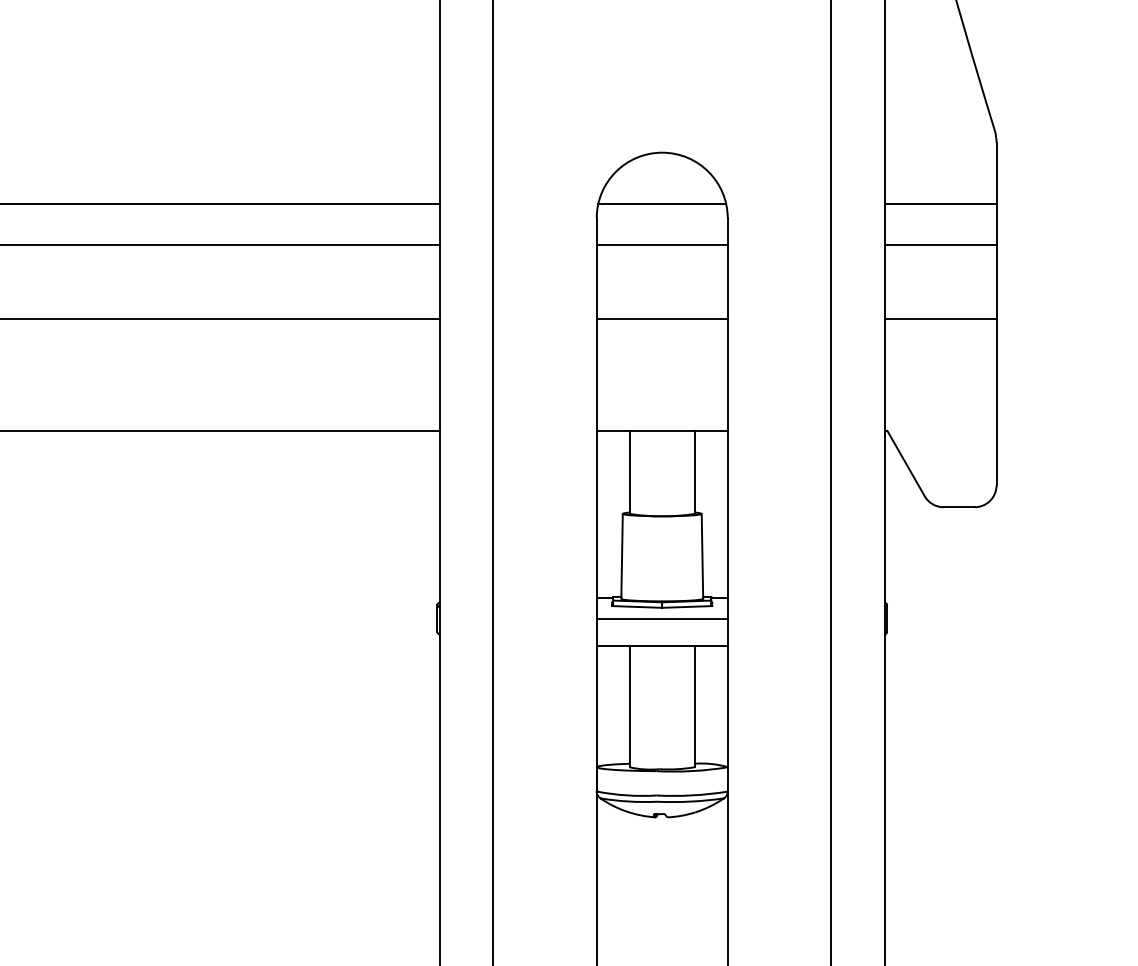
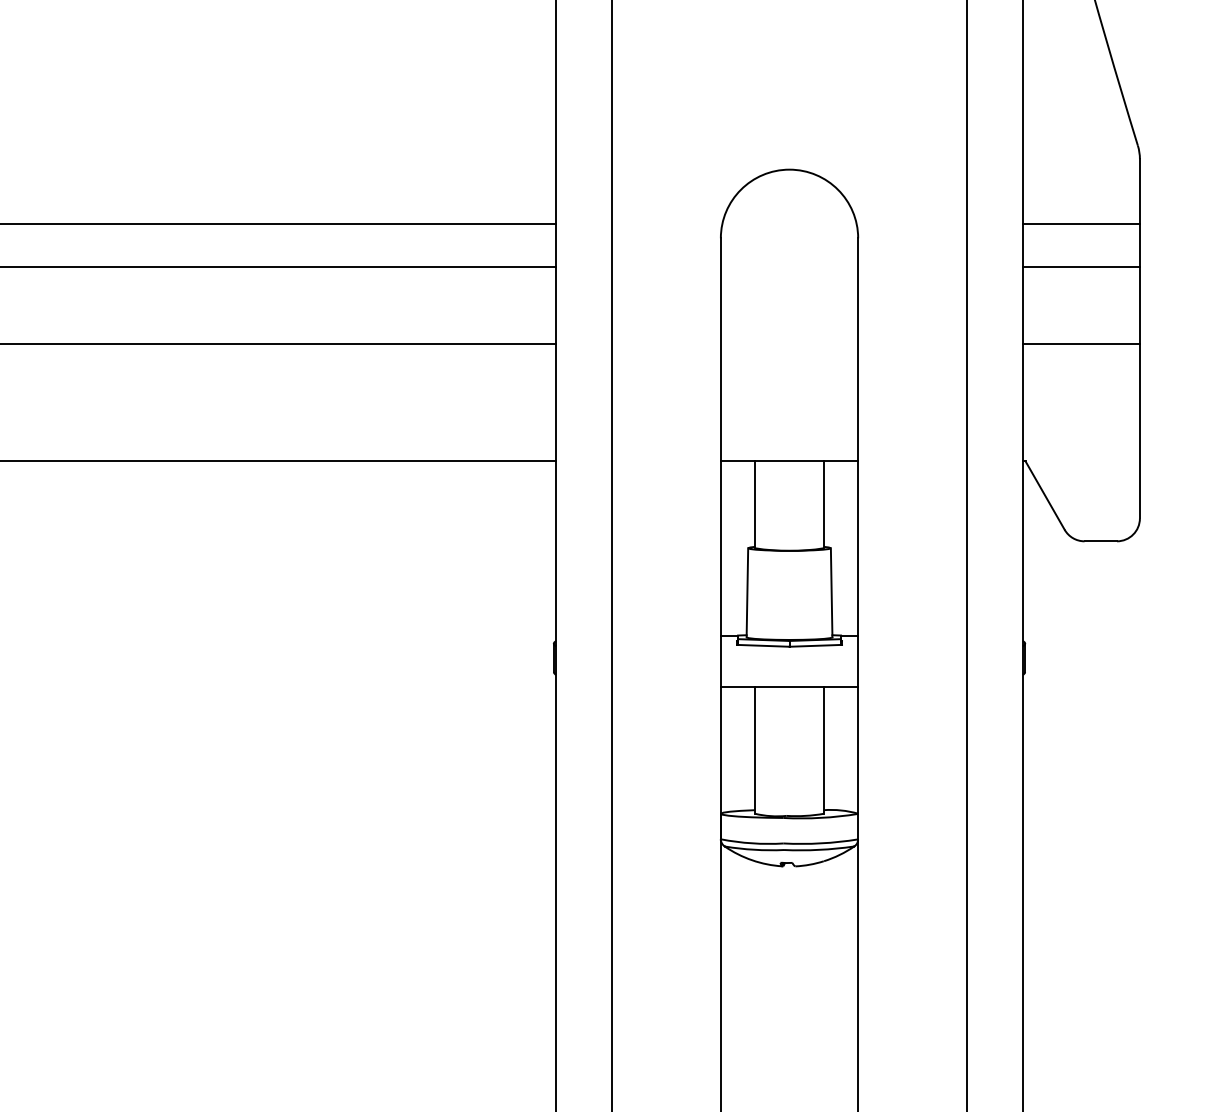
line: (662, 204) -> (789, 223), removed
line: (662, 245) -> (789, 266), removed
line: (662, 318) -> (789, 343), removed
line: (662, 619) -> (789, 658), removed

